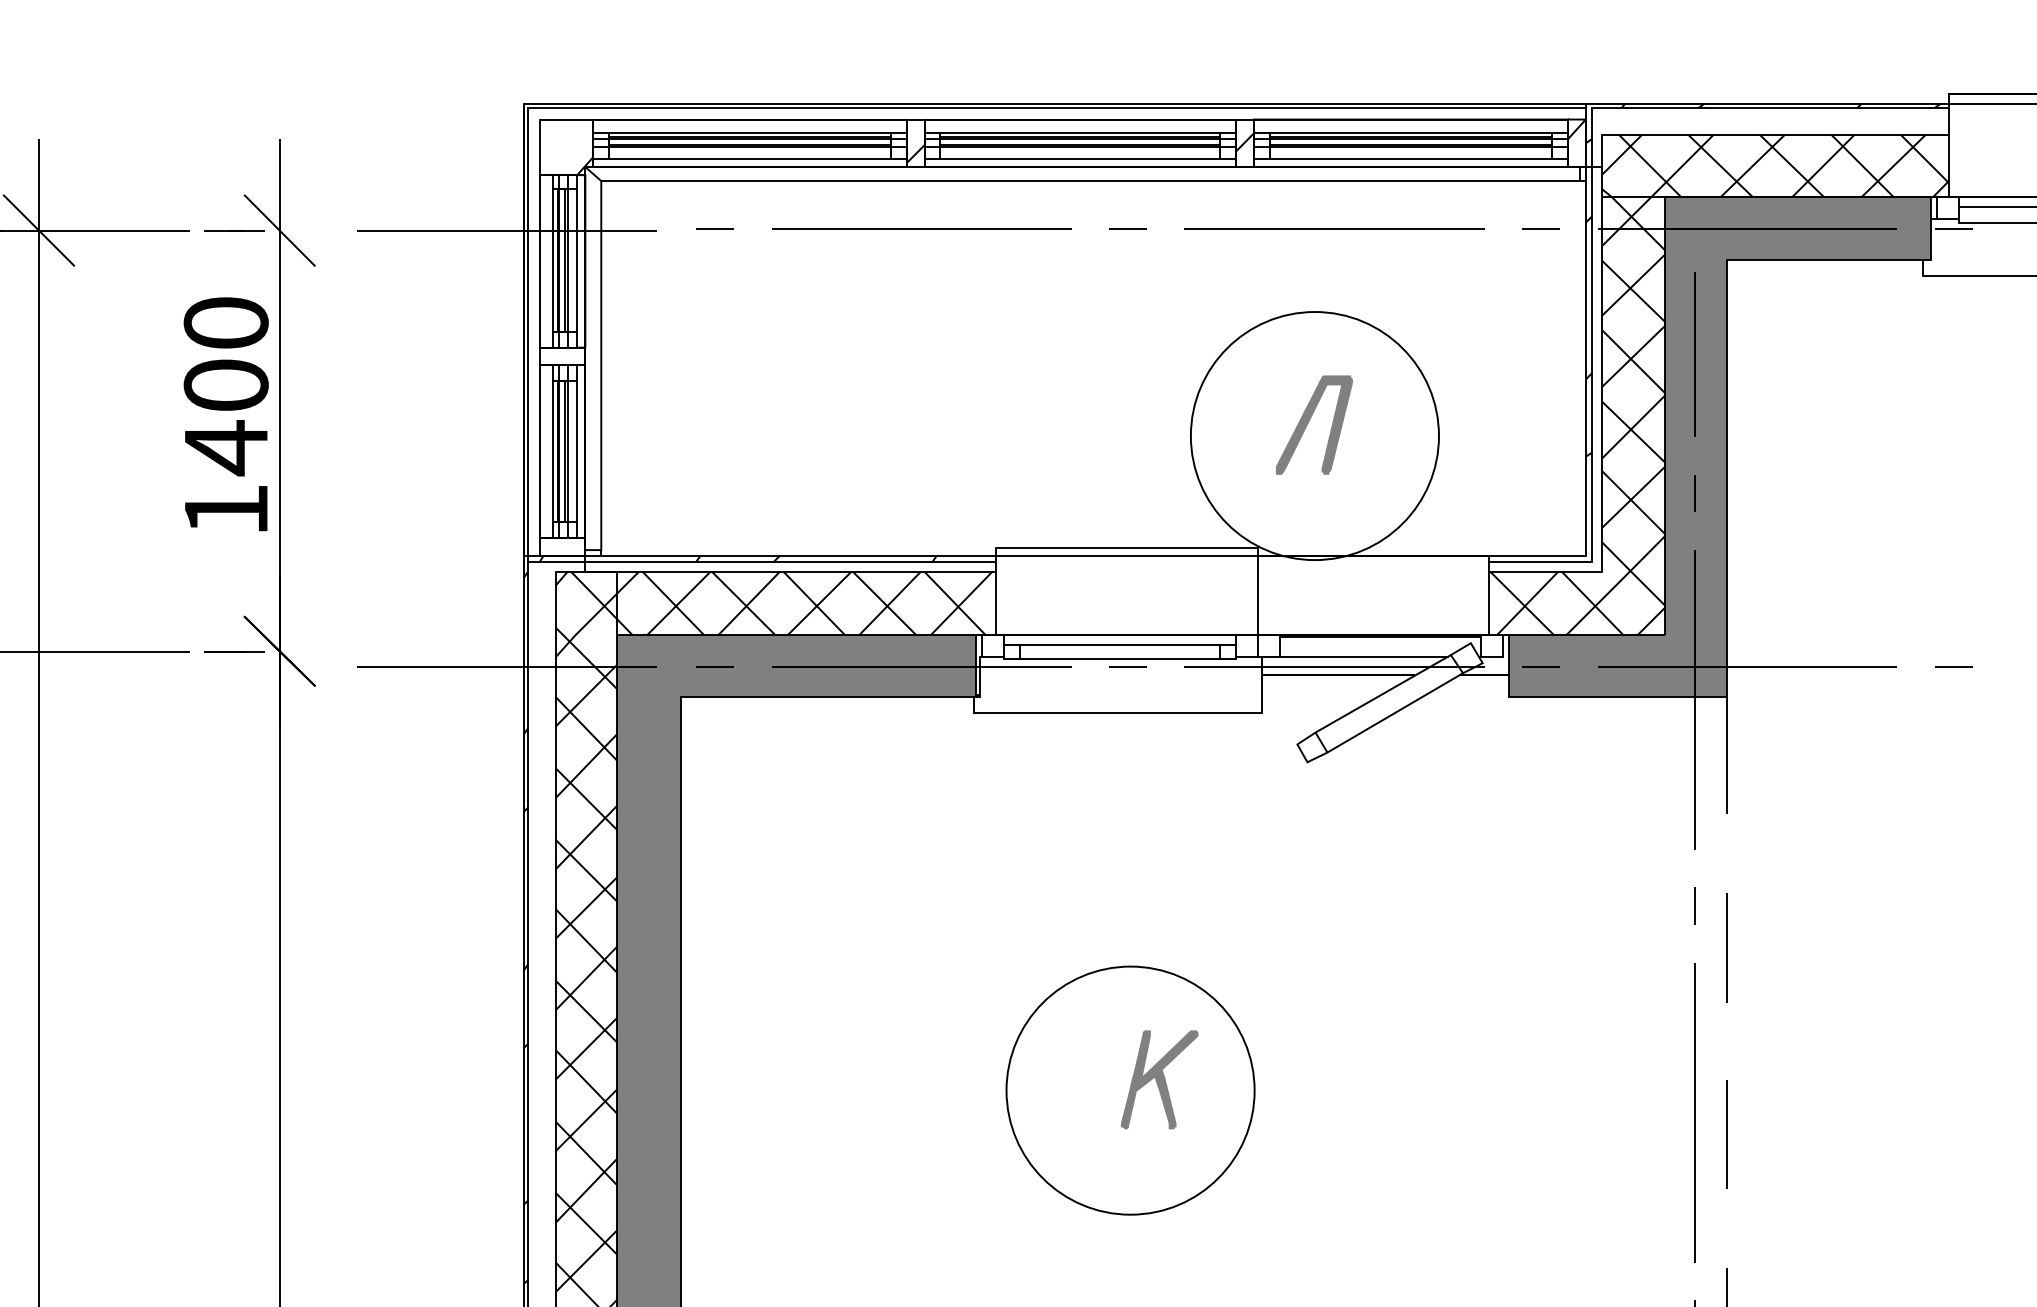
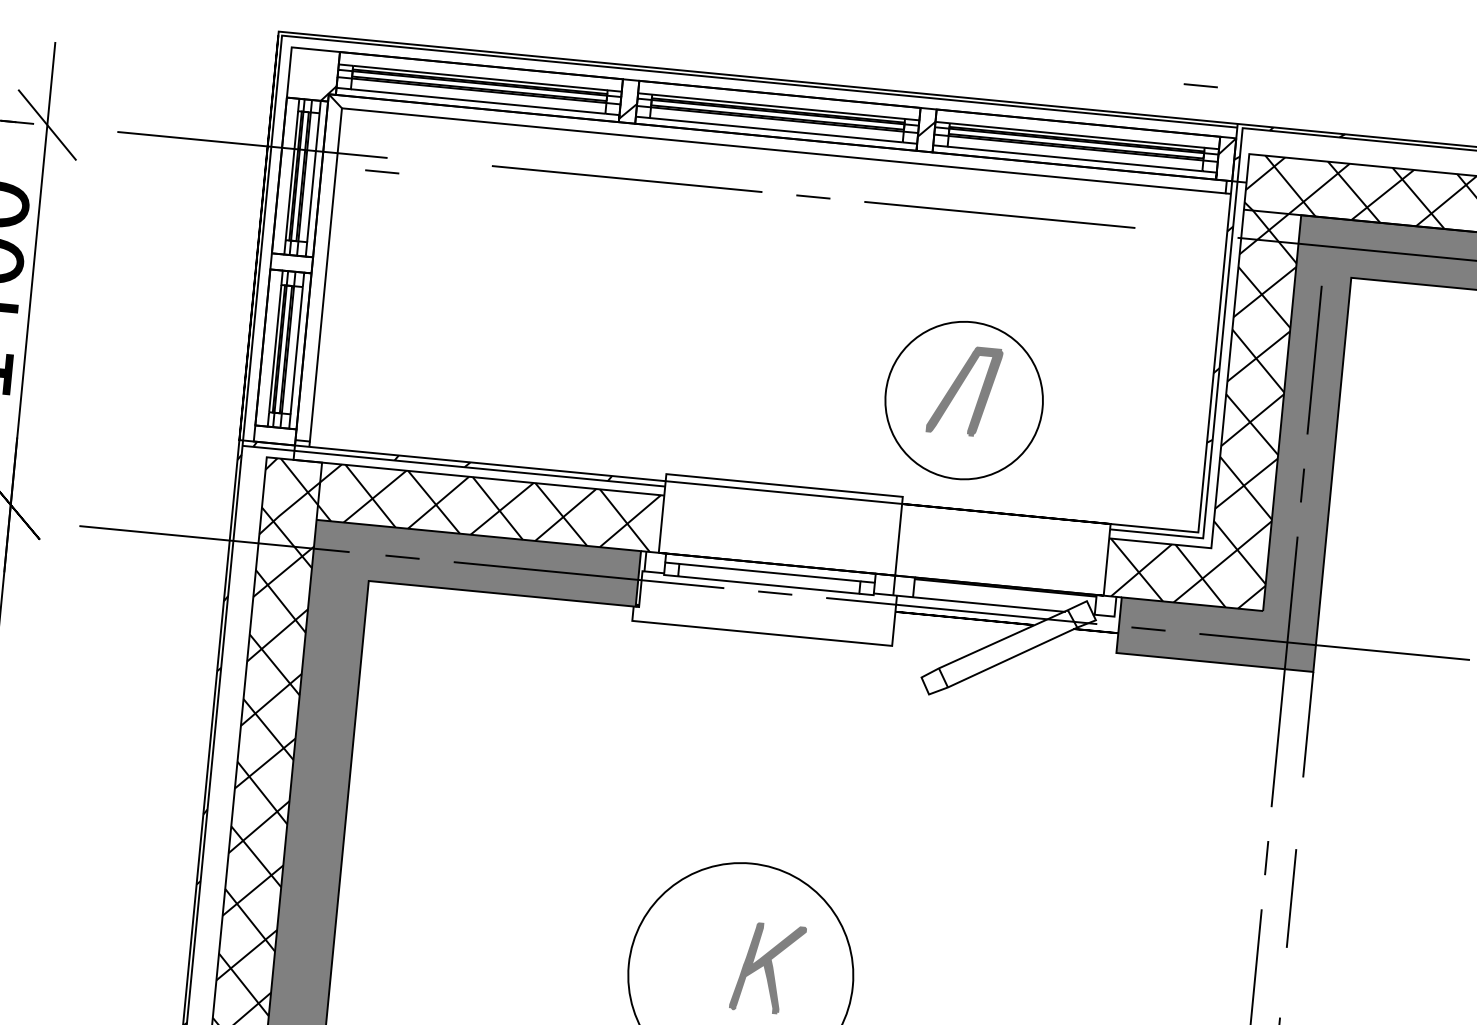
line: (714, 228) -> (381, 171), moved
line: (1540, 228) -> (1200, 85), moved
circle: (1314, 436) -> (963, 400), size x0.7

